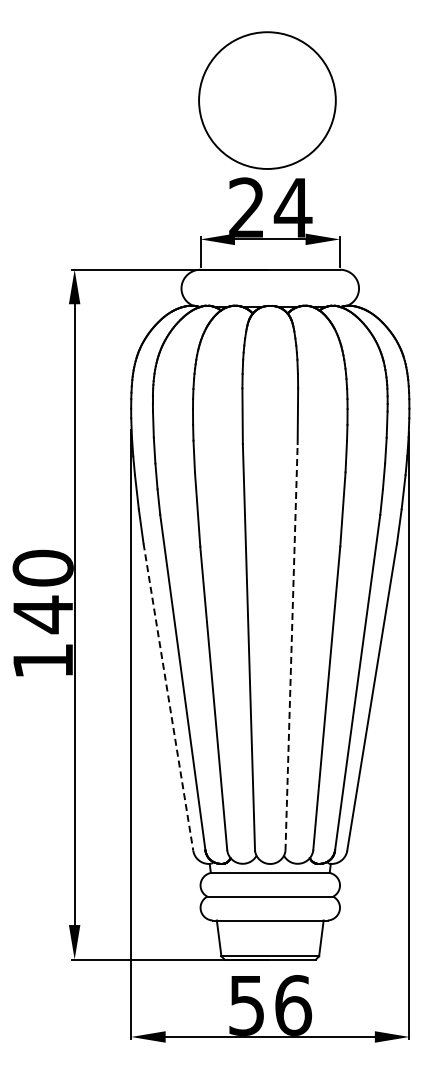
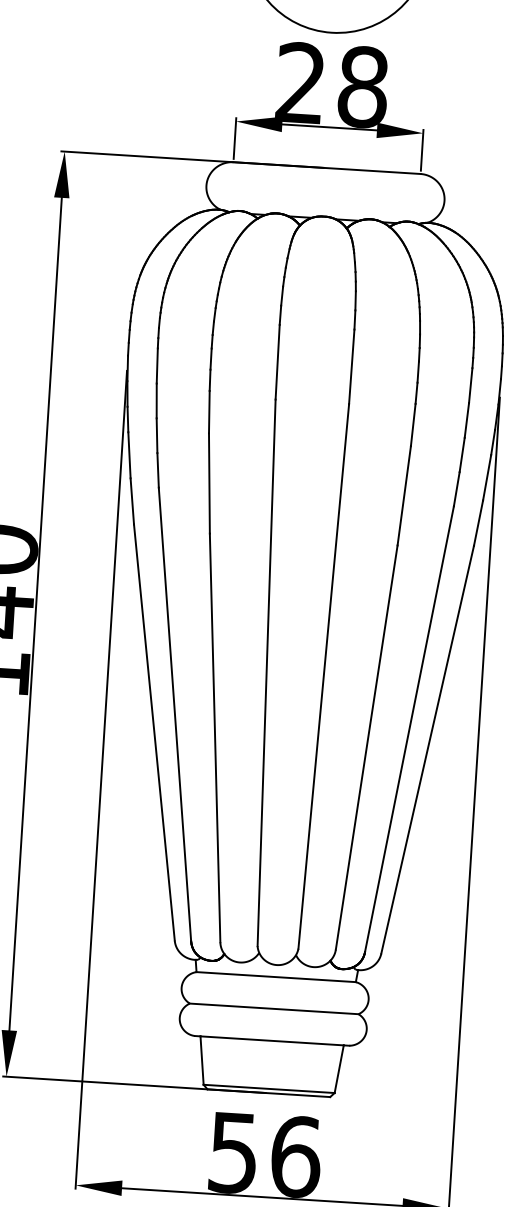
text: (292, 207) -> (362, 86), 24 -> 28
line: (291, 646) -> (323, 675), dashed -> solid
line: (168, 696) -> (154, 731), dashed -> solid

